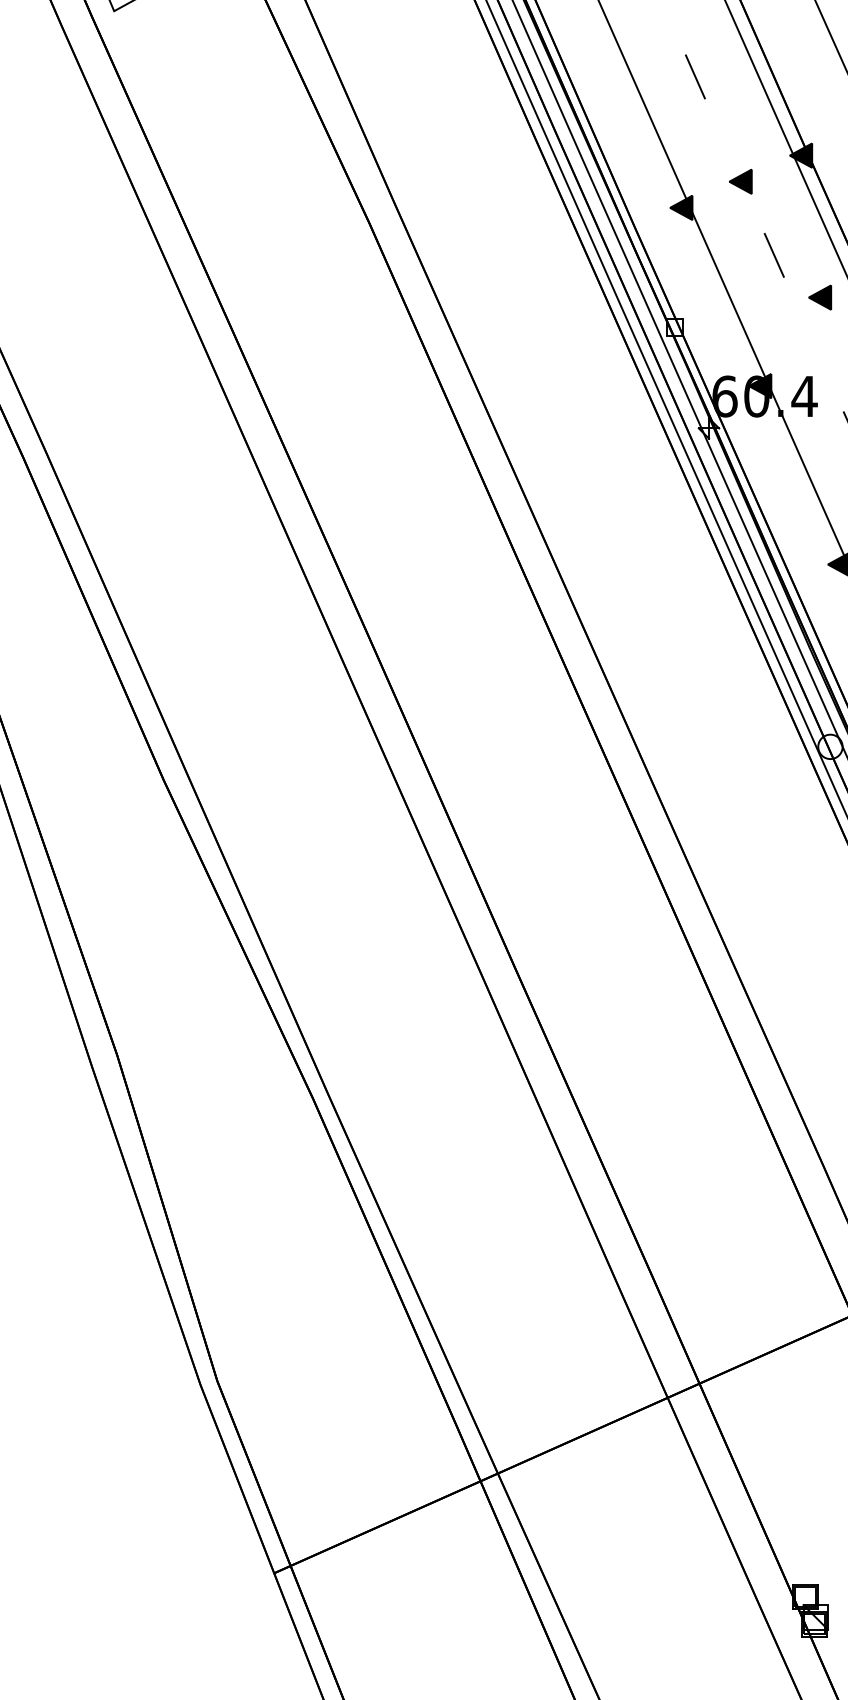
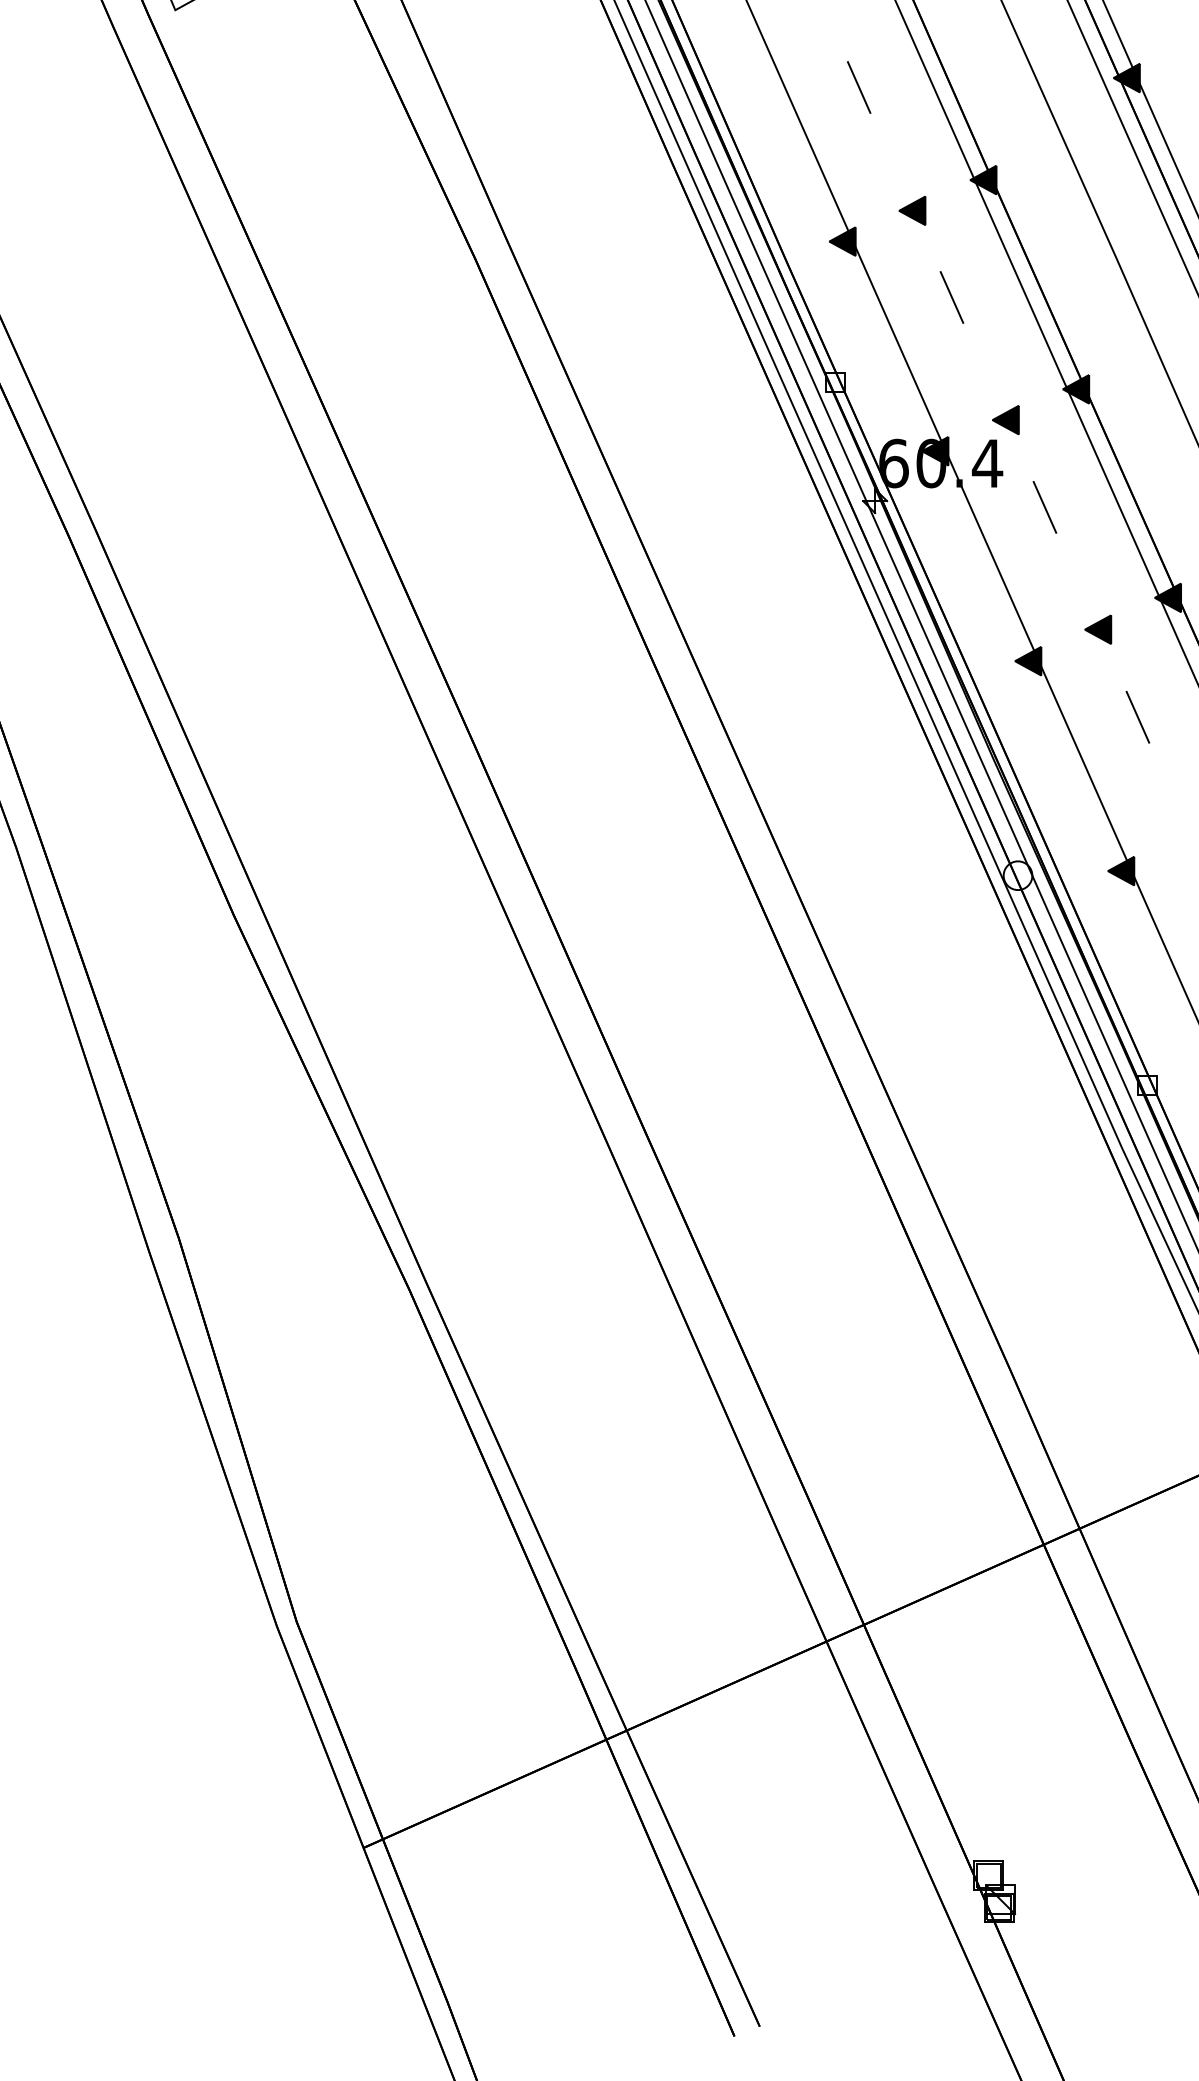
part: (819, 297) -> (1005, 420), moved

